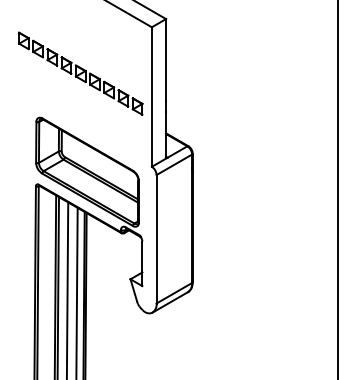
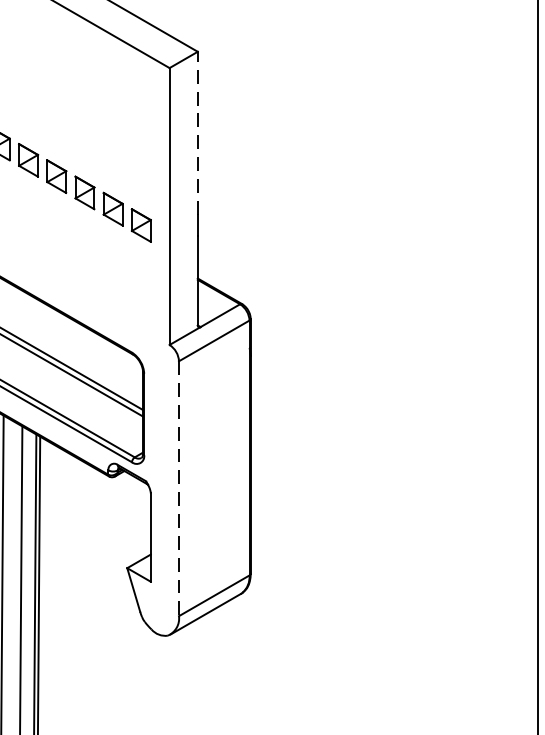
line: (166, 59) -> (198, 132), solid -> dashed
line: (156, 239) -> (178, 489), solid -> dashed

